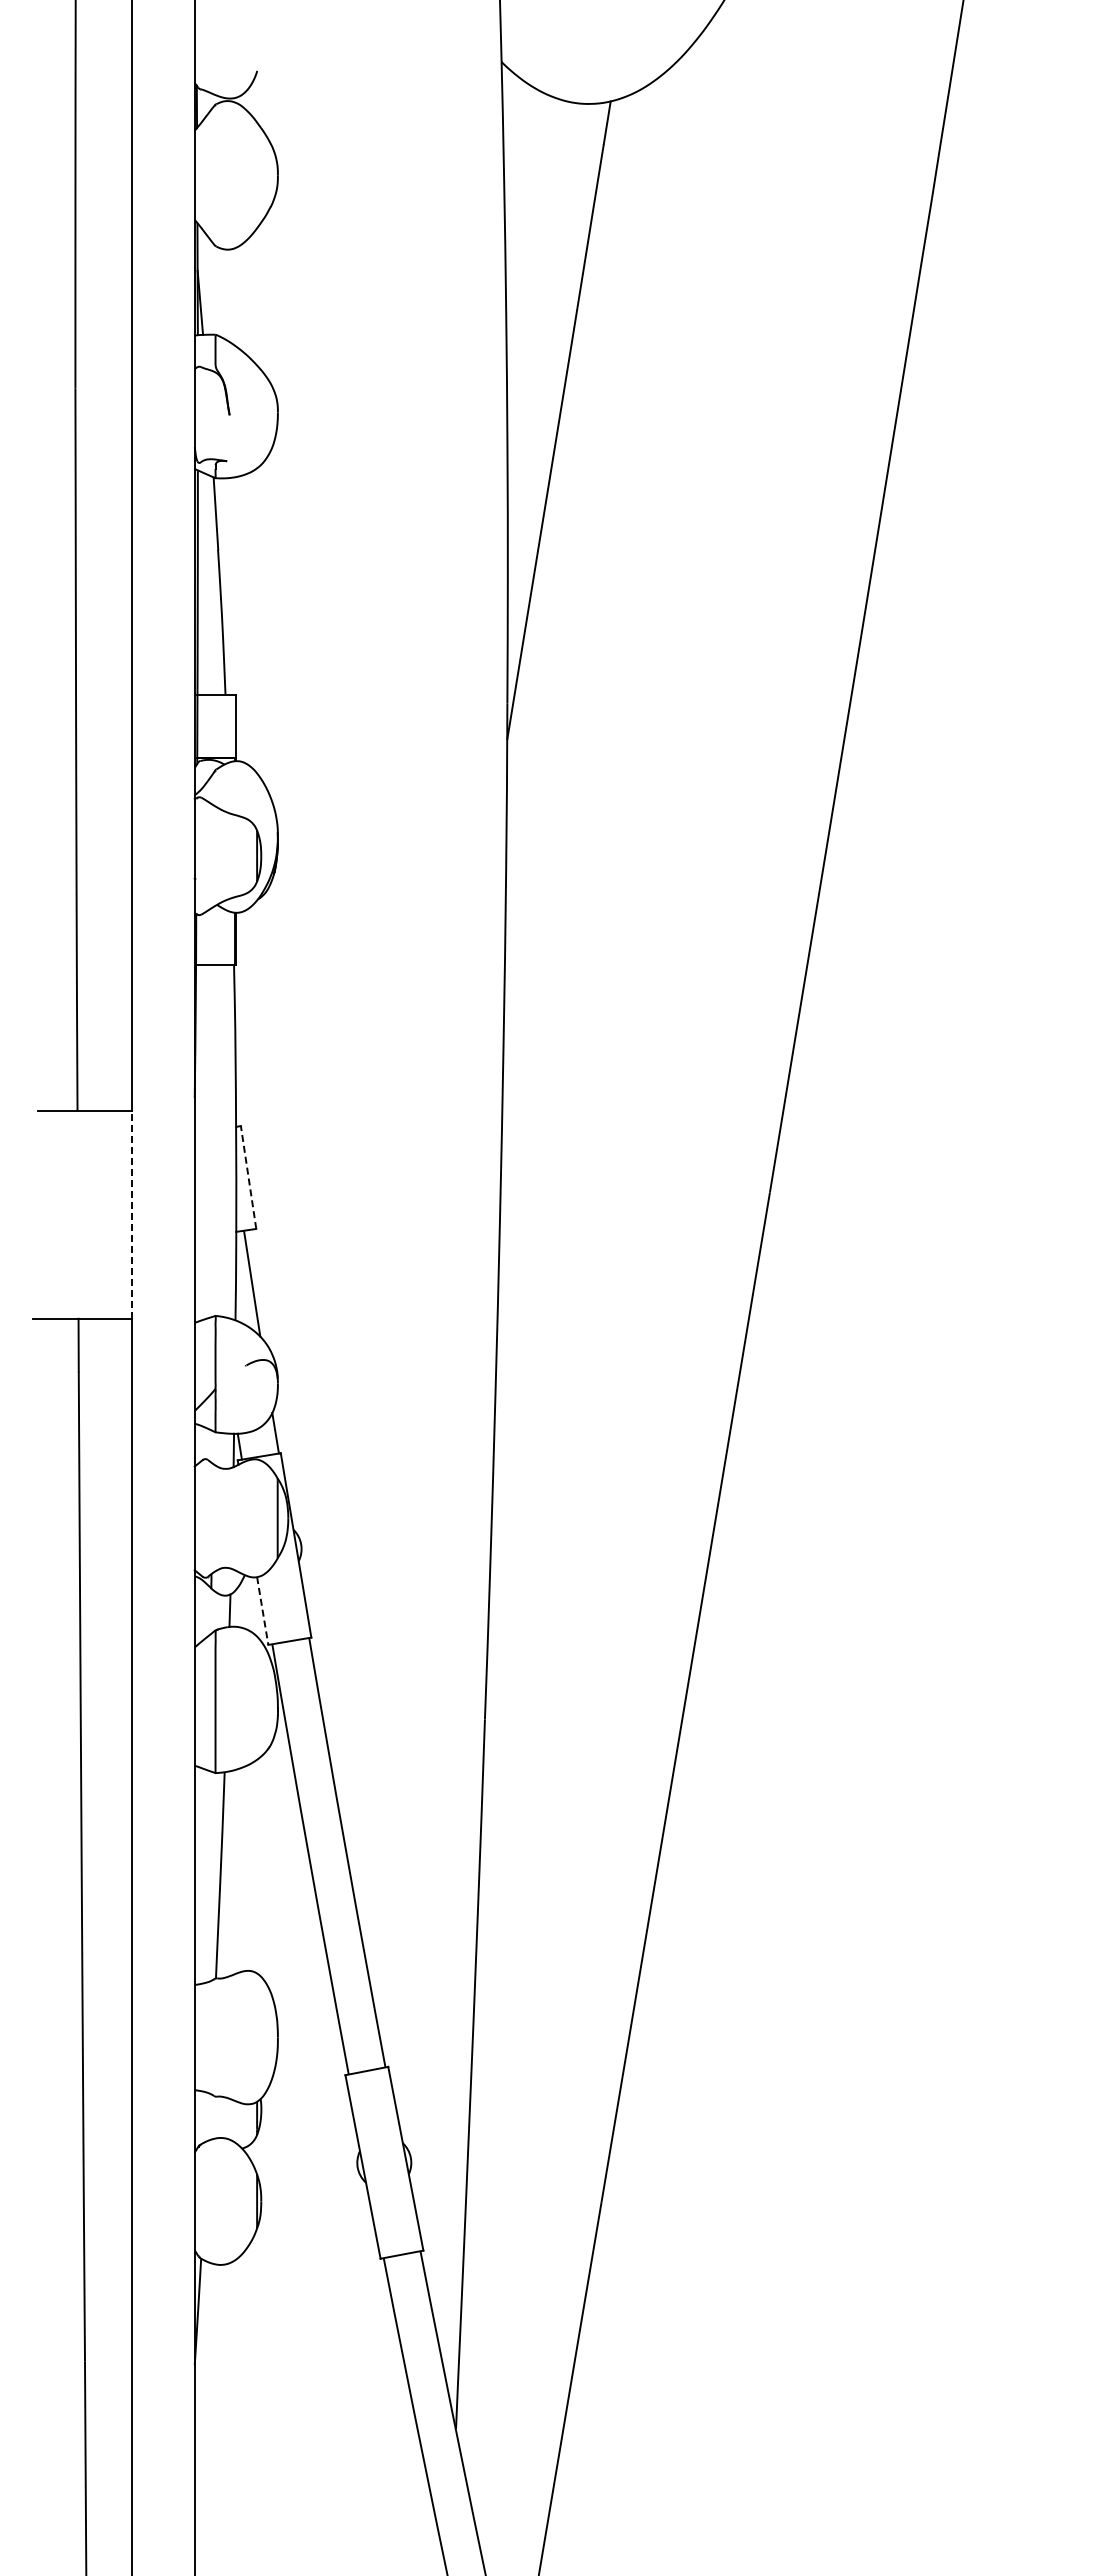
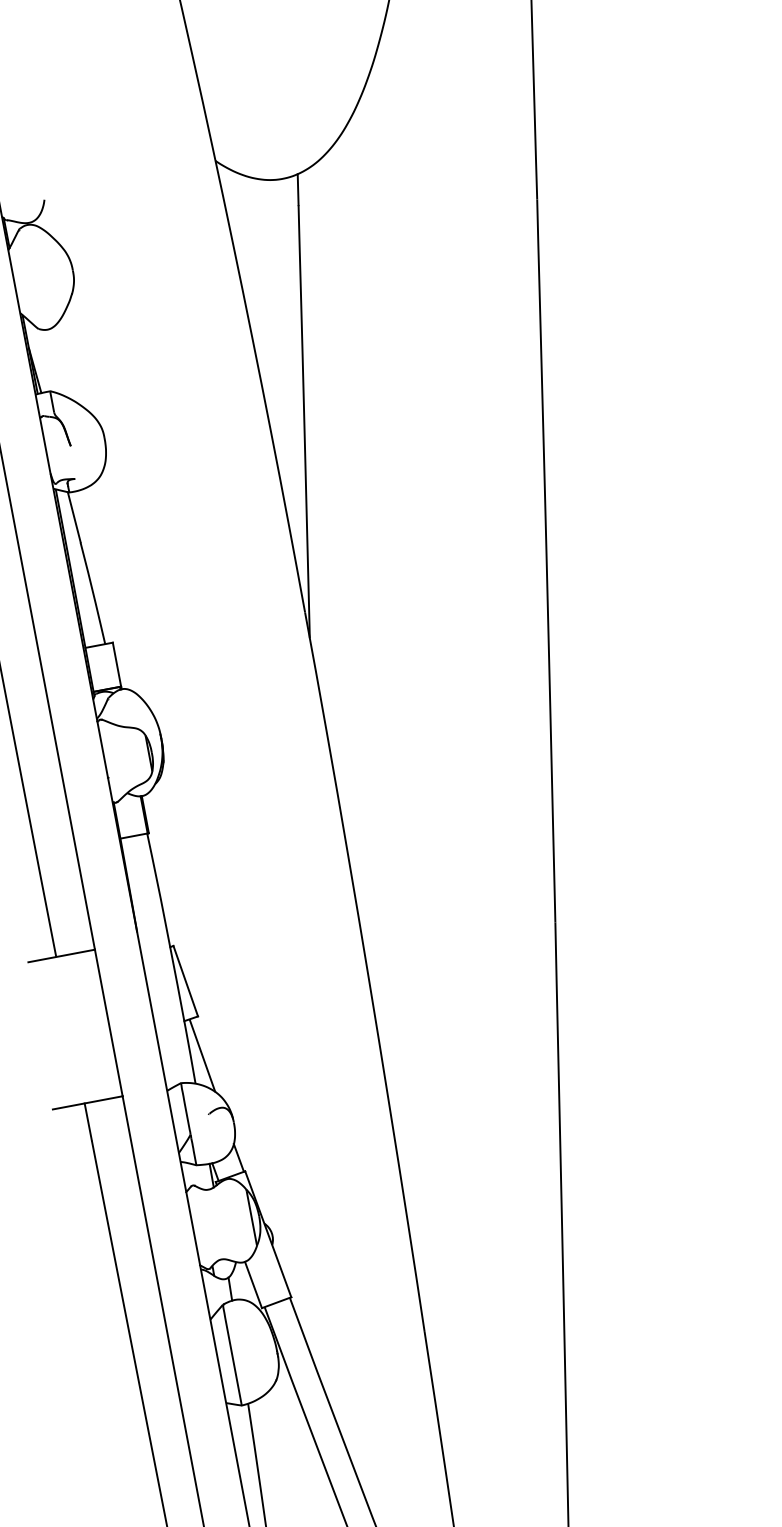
line: (248, 1177) -> (185, 981), dashed -> solid
line: (132, 1214) -> (108, 1022), dashed -> solid
line: (262, 1611) -> (253, 1285), dashed -> solid

